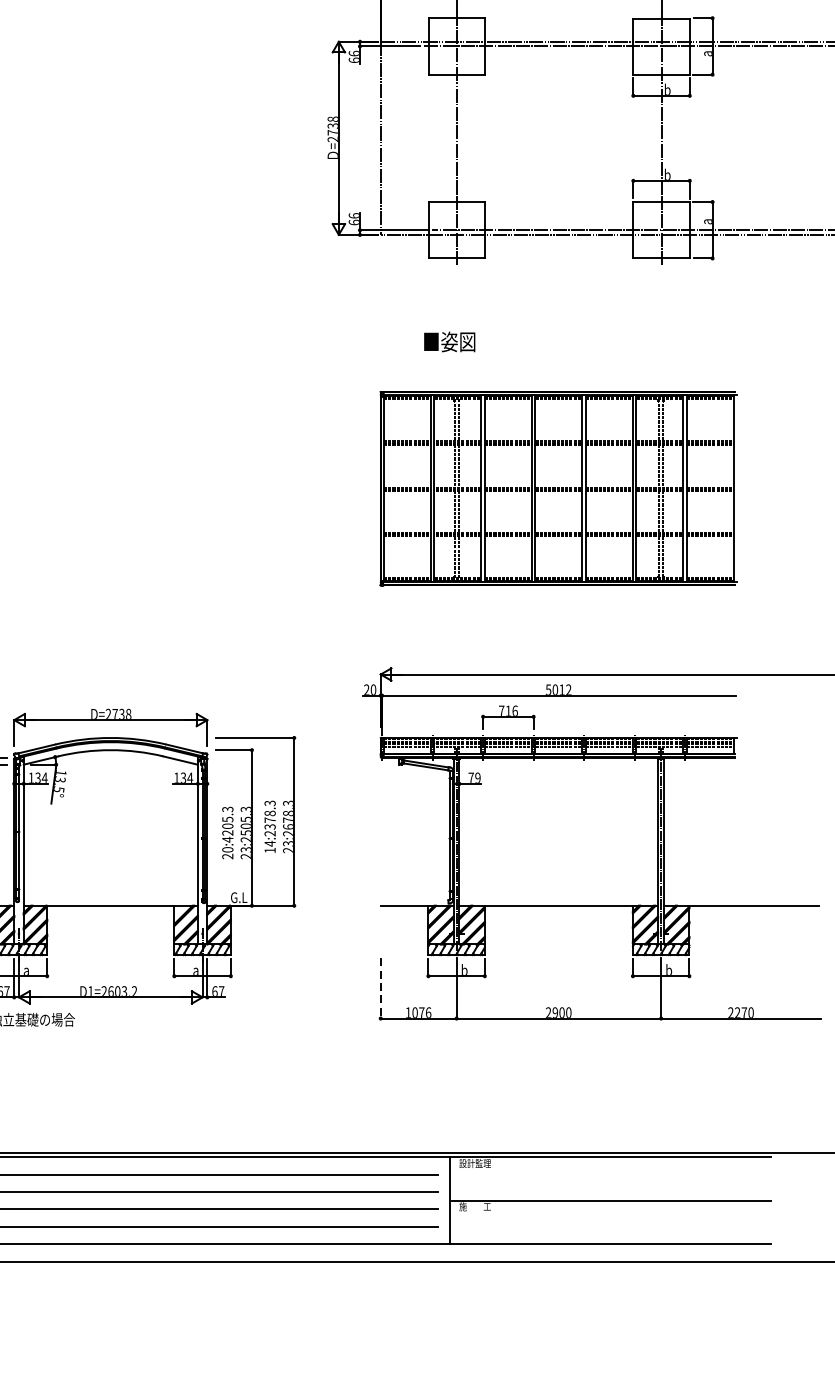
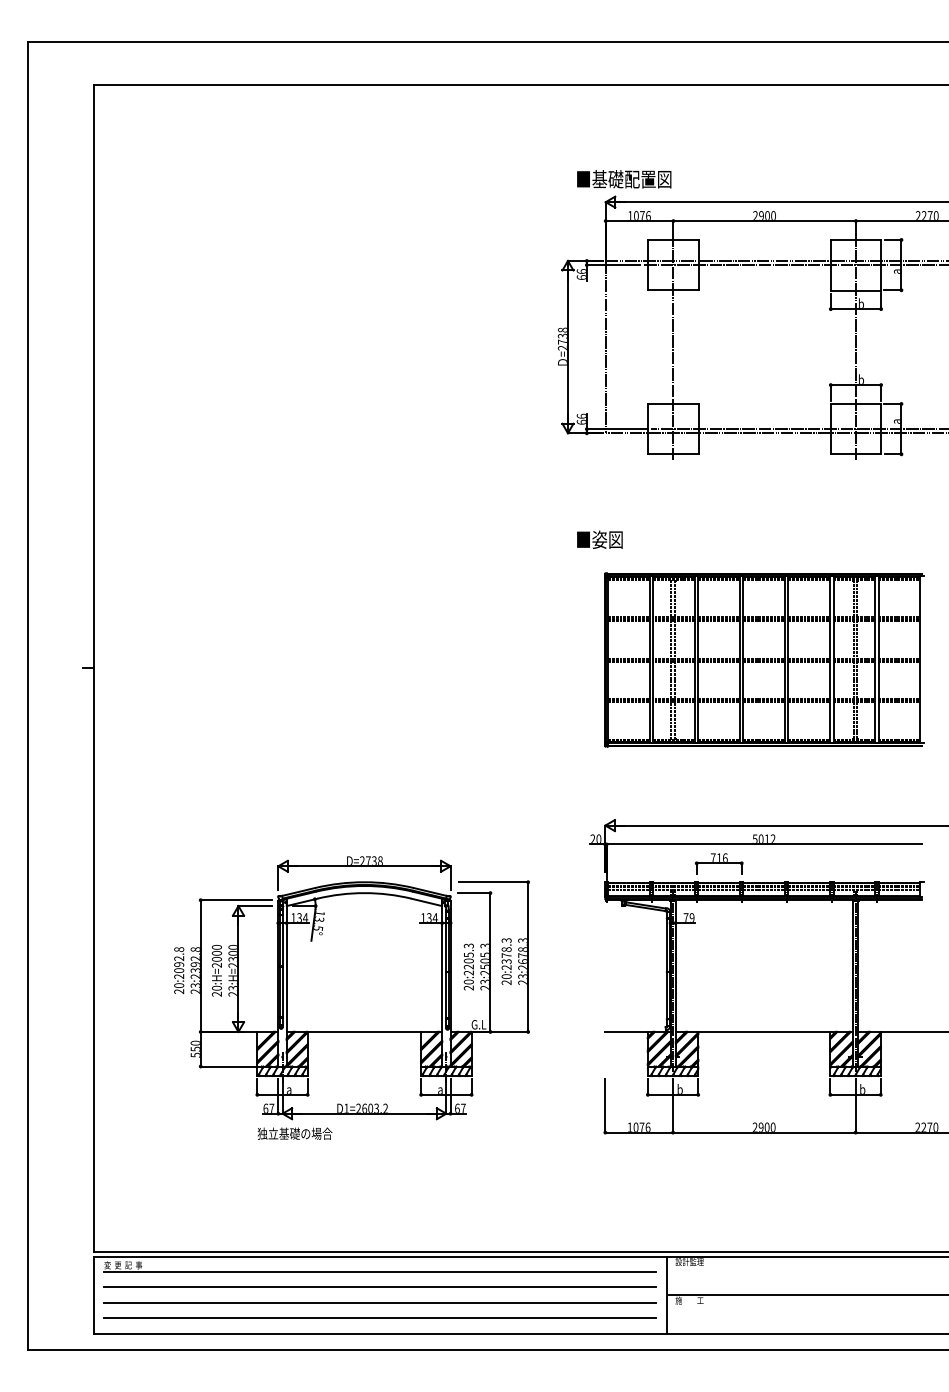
text: (449, 341) -> (599, 539), moved
text: (227, 839) -> (468, 972), 20:4205.3 -> 20:2205.3
text: (269, 846) -> (506, 979), 14:2378.3 -> 20:2378.3
line: (380, 988) -> (605, 1105), dashed -> solid

